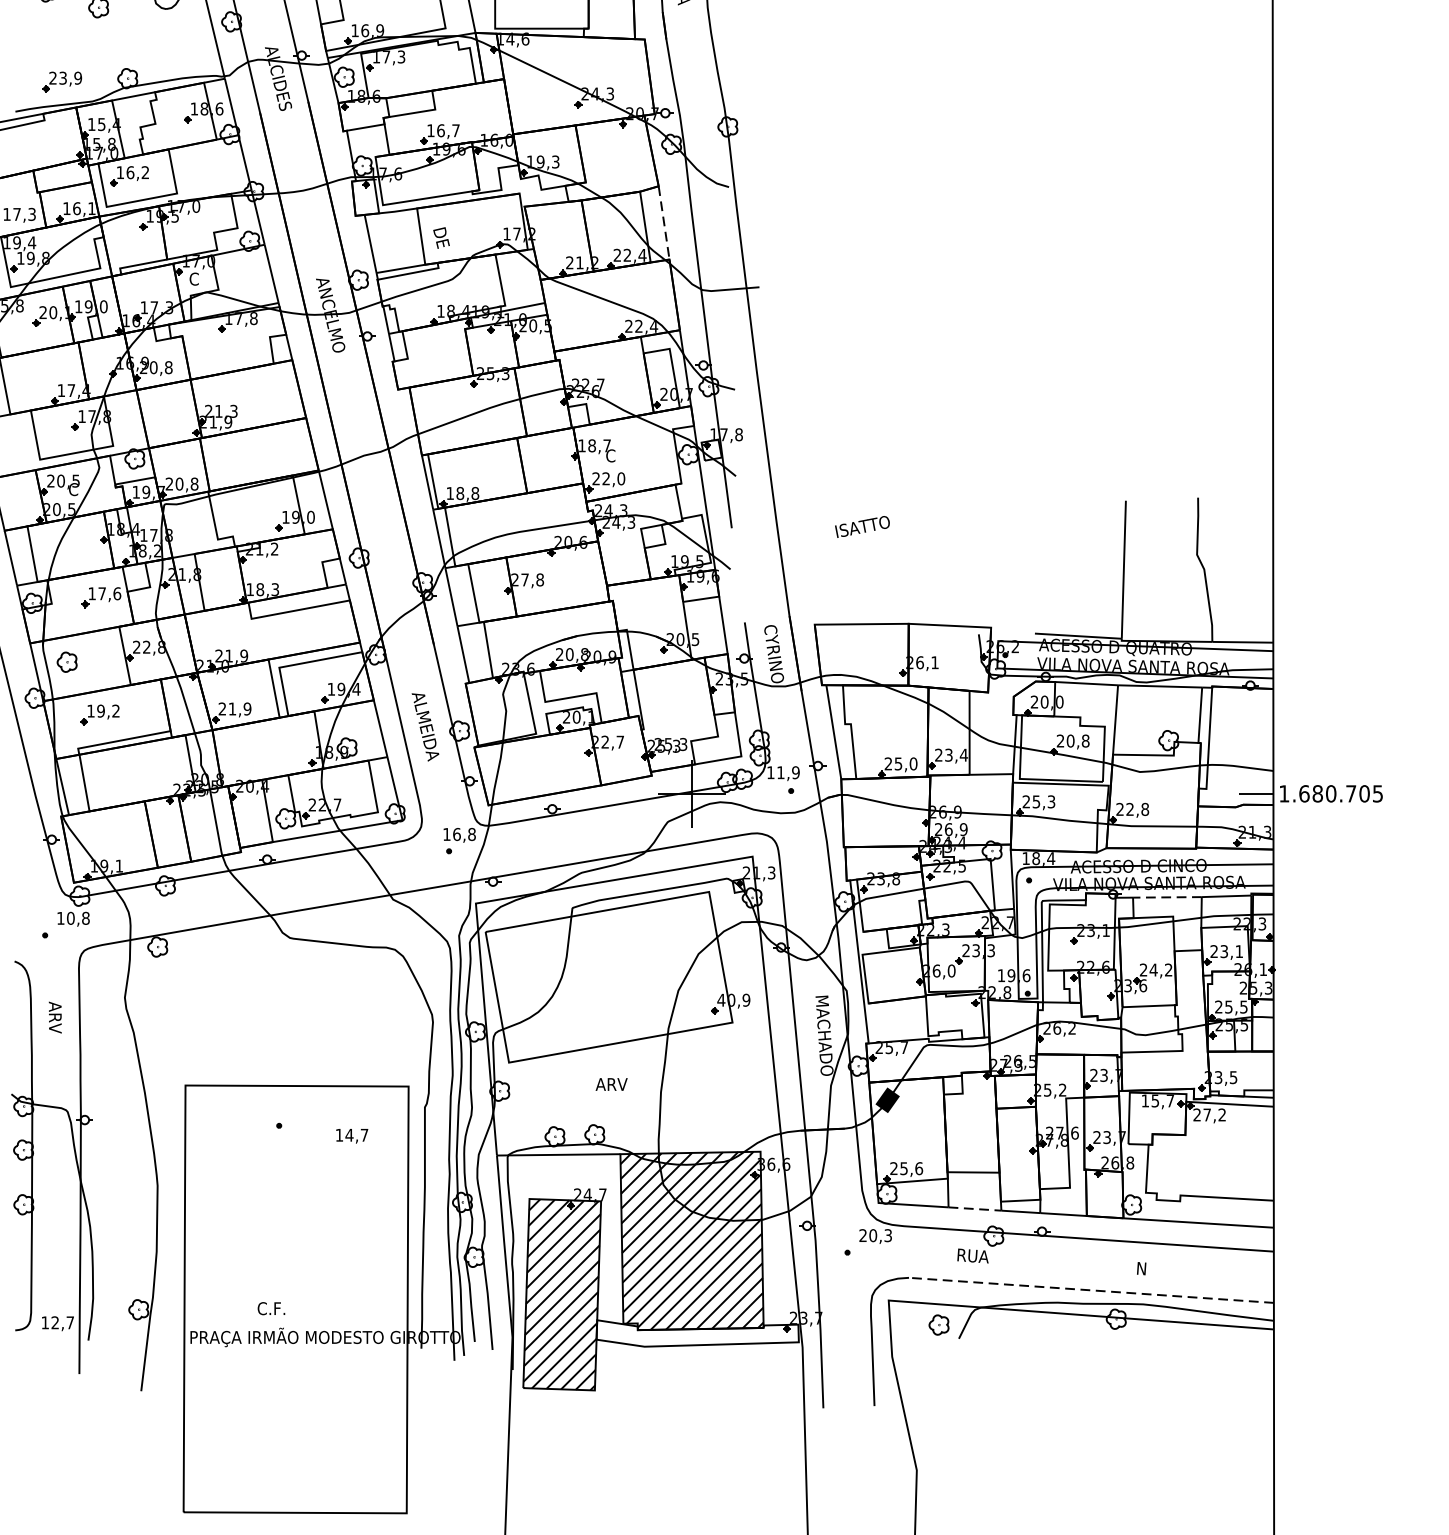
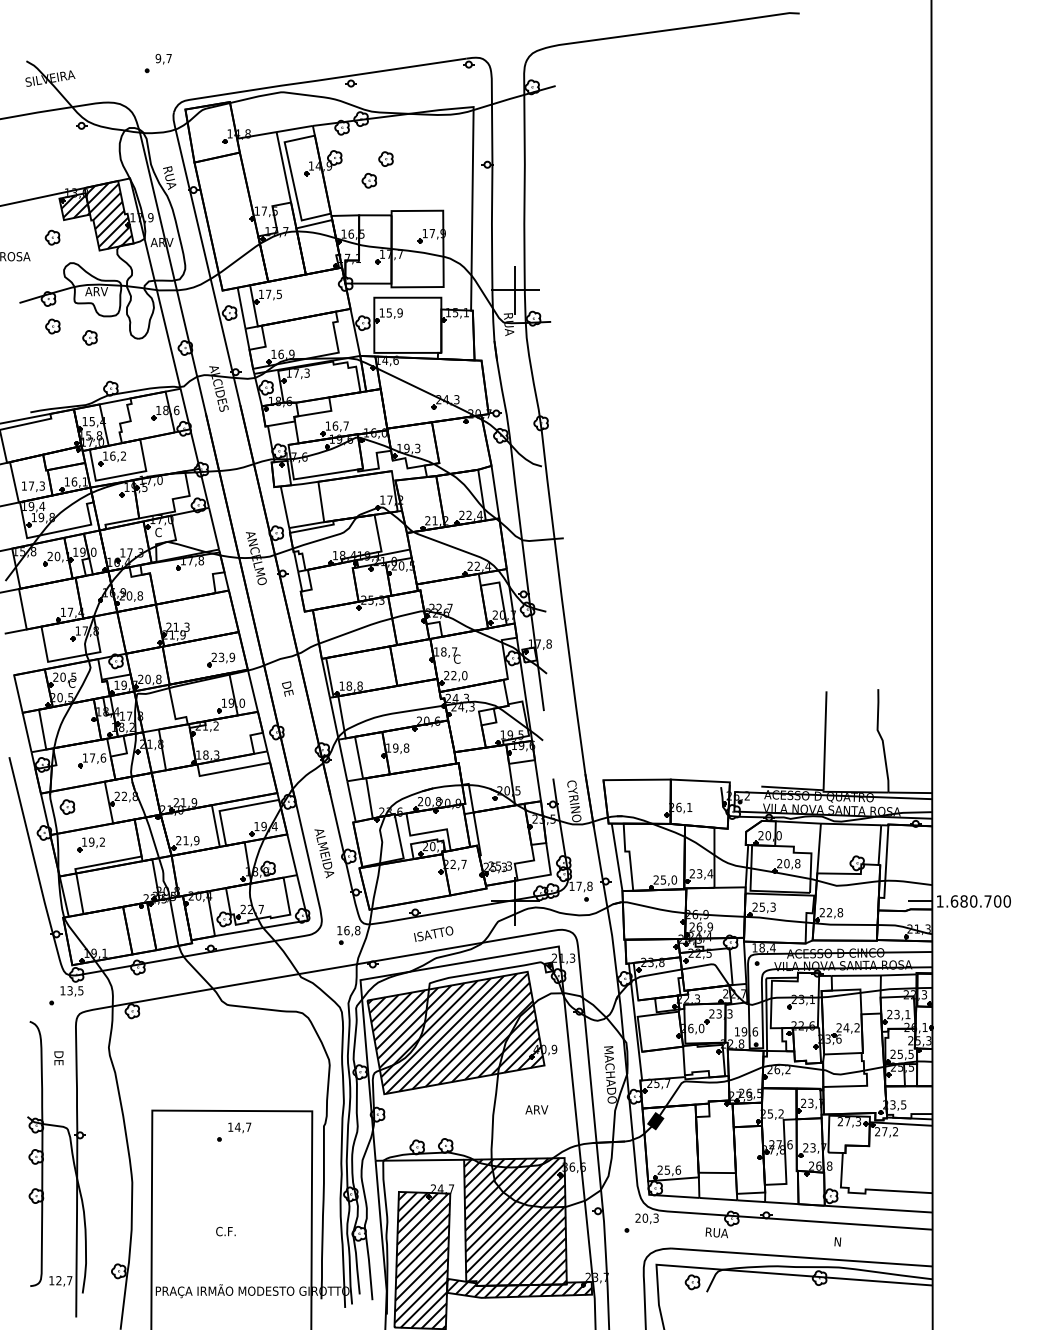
part: (63, 81) -> (221, 659), moved
line: (664, 223) -> (495, 492), dashed -> solid
text: (441, 237) -> (287, 688), moved
text: (862, 526) -> (433, 933), moved
text: (520, 579) -> (392, 747), 27,8 -> 19,8
text: (788, 771) -> (584, 885), 11,9 -> 17,8
text: (1376, 793) -> (1006, 901), 1.680.705 -> 1.680.700
line: (1167, 897) -> (856, 975), dashed -> solid
text: (78, 918) -> (75, 990), 10,8 -> 13,5
hatch: (609, 977) -> (456, 1033), added
text: (54, 1017) -> (58, 1061), ARV -> DE
text: (611, 1083) -> (536, 1109), moved
text: (1157, 1100) -> (849, 1121), 15,7 -> 27,3
text: (351, 1135) -> (239, 1127), moved
line: (975, 1209) -> (718, 1199), dashed -> solid
line: (1090, 1290) -> (801, 1257), dashed -> solid
text: (270, 1308) -> (225, 1231), moved
hatch: (697, 1333) -> (519, 1288), added

